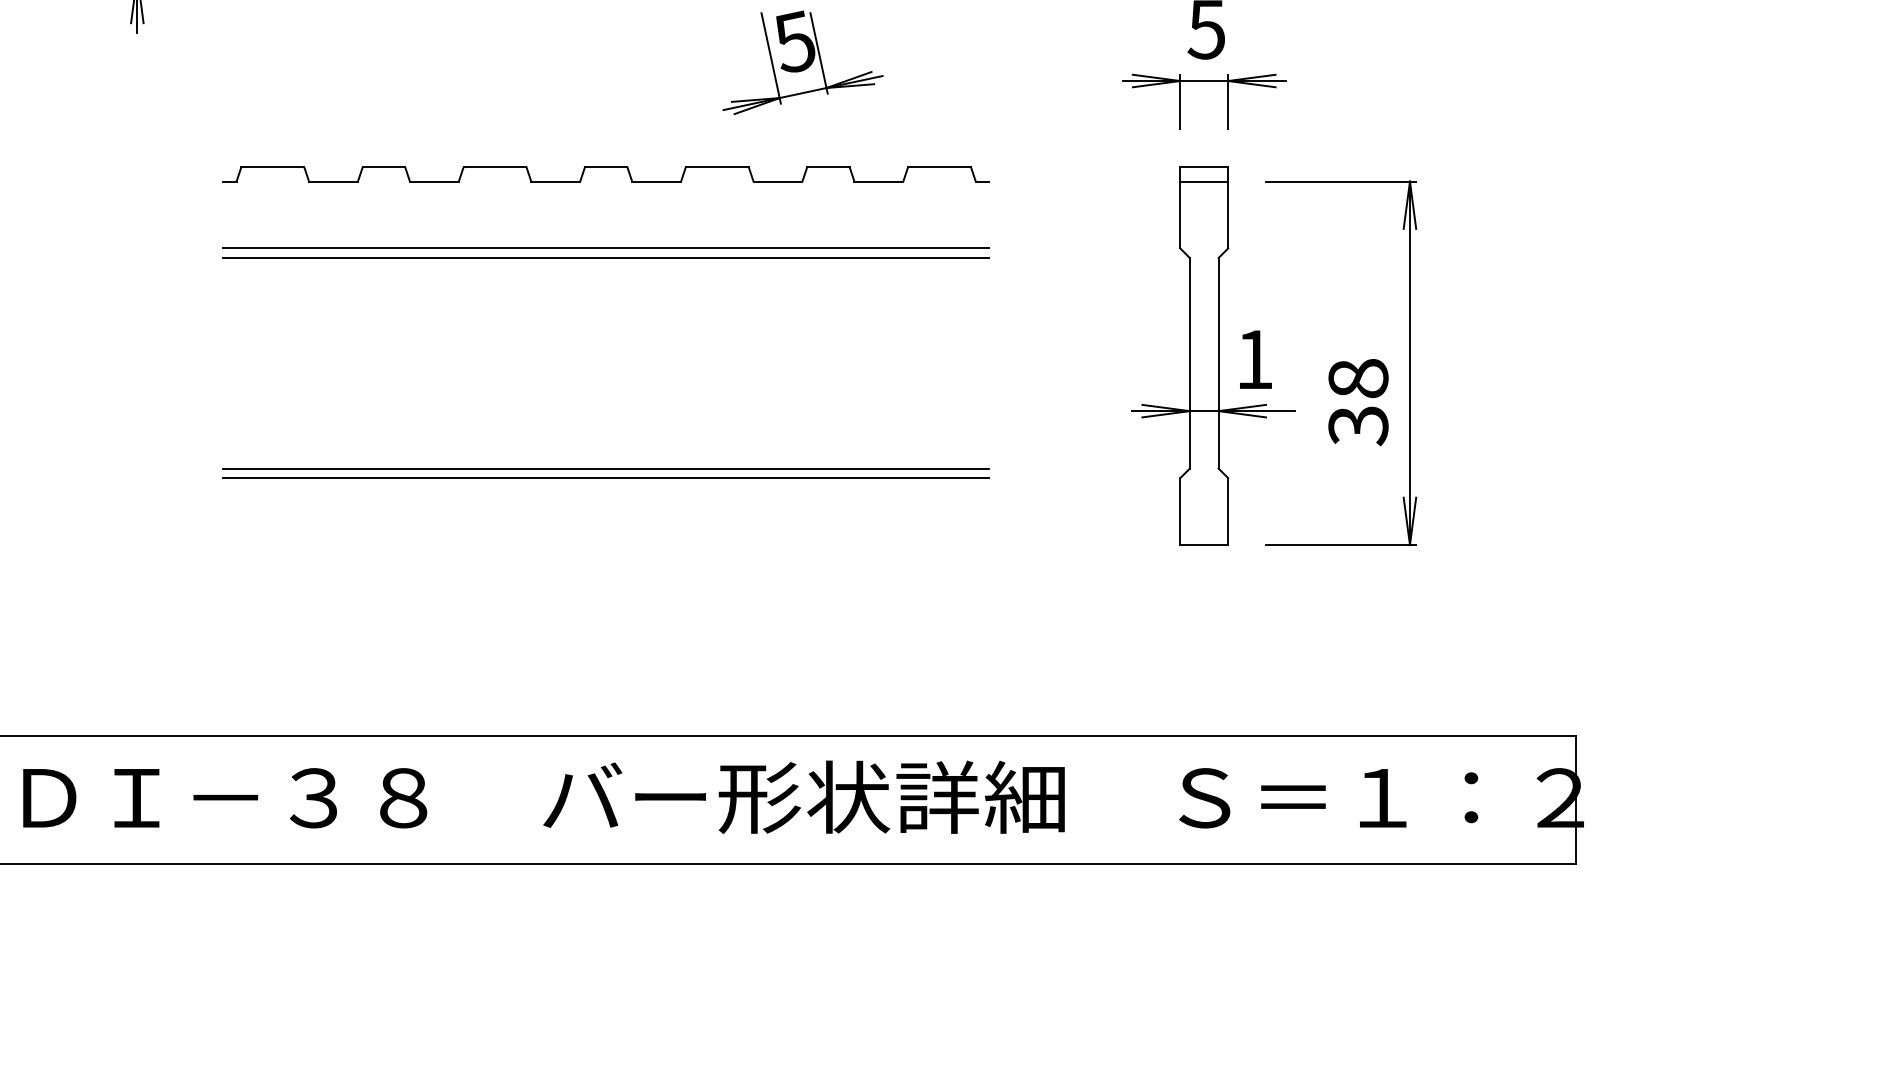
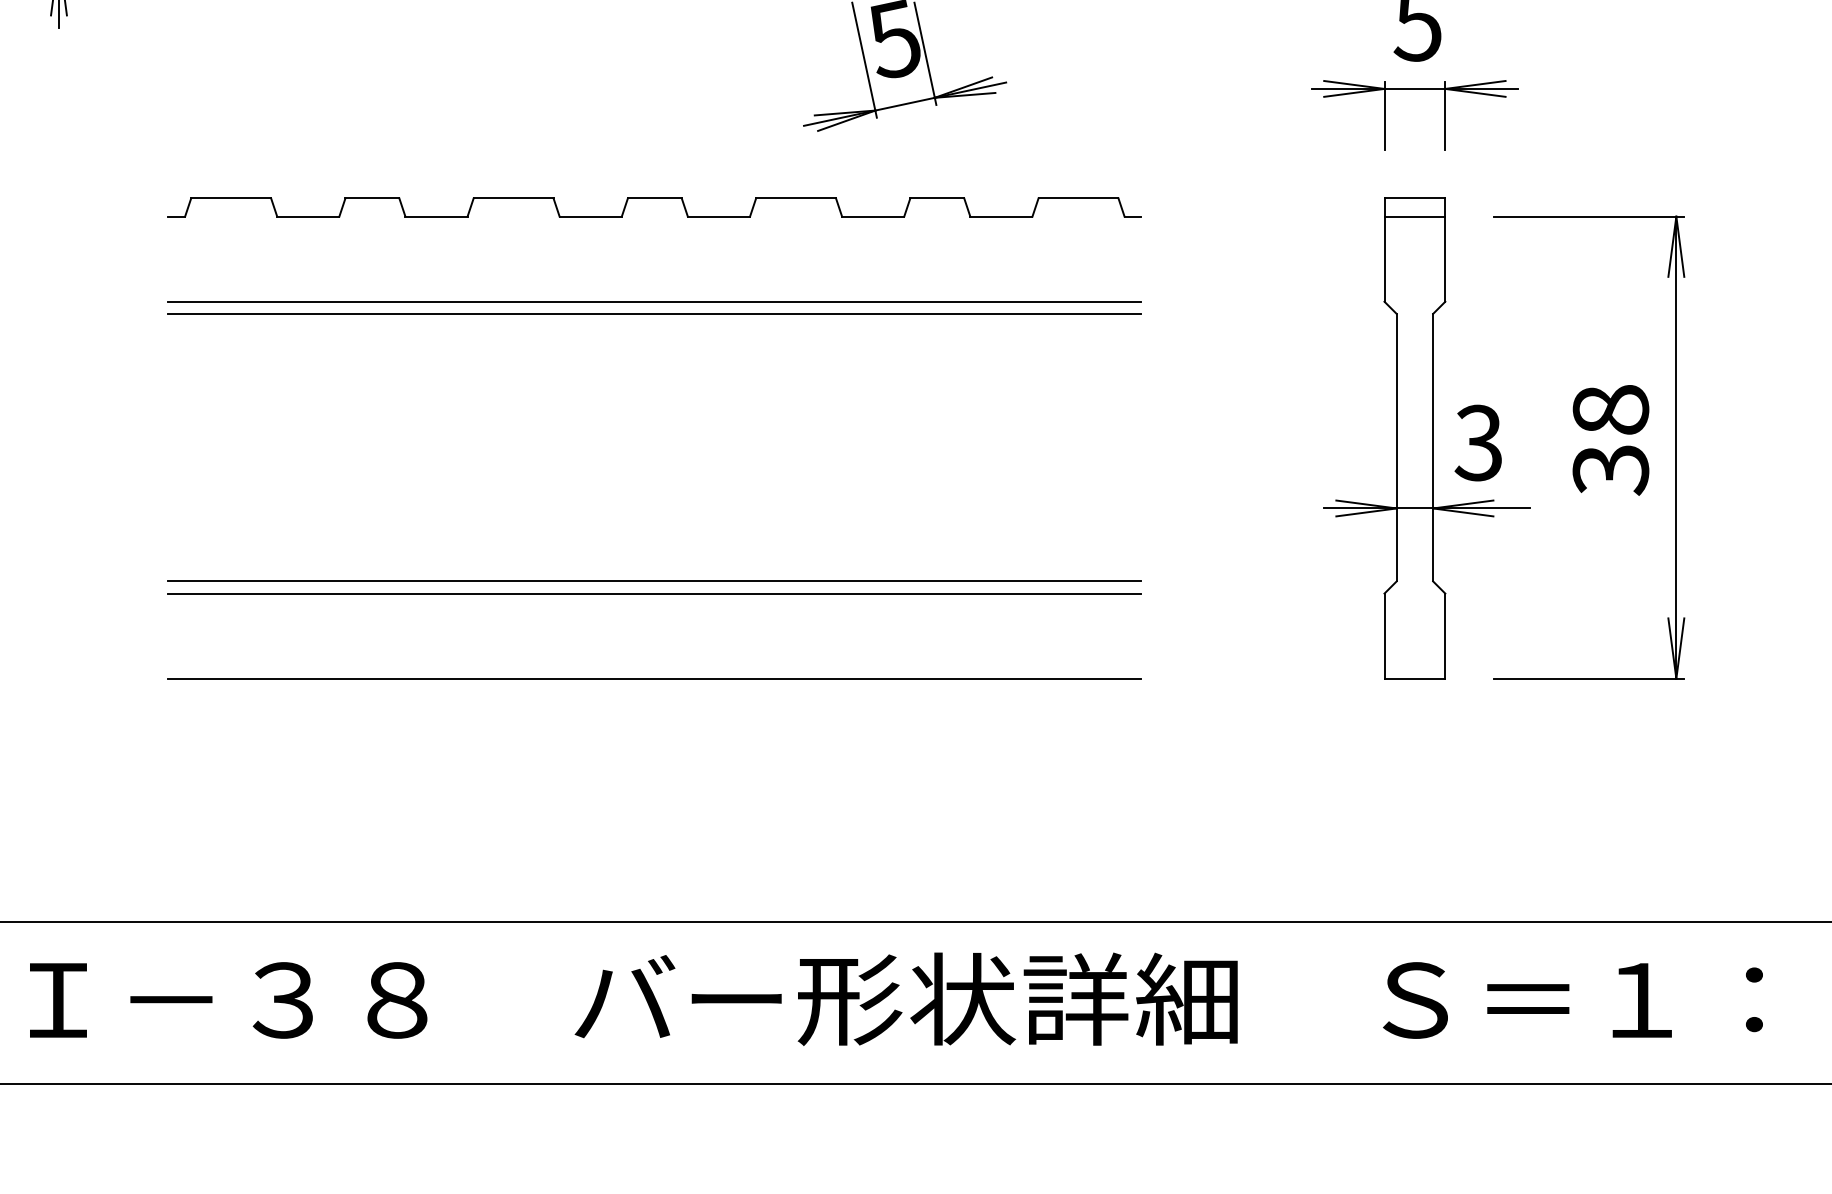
text: (1253, 359) -> (1477, 442), 1 -> 3
text: (1358, 402) -> (1610, 440), moved
line: (605, 545) -> (653, 679), added

